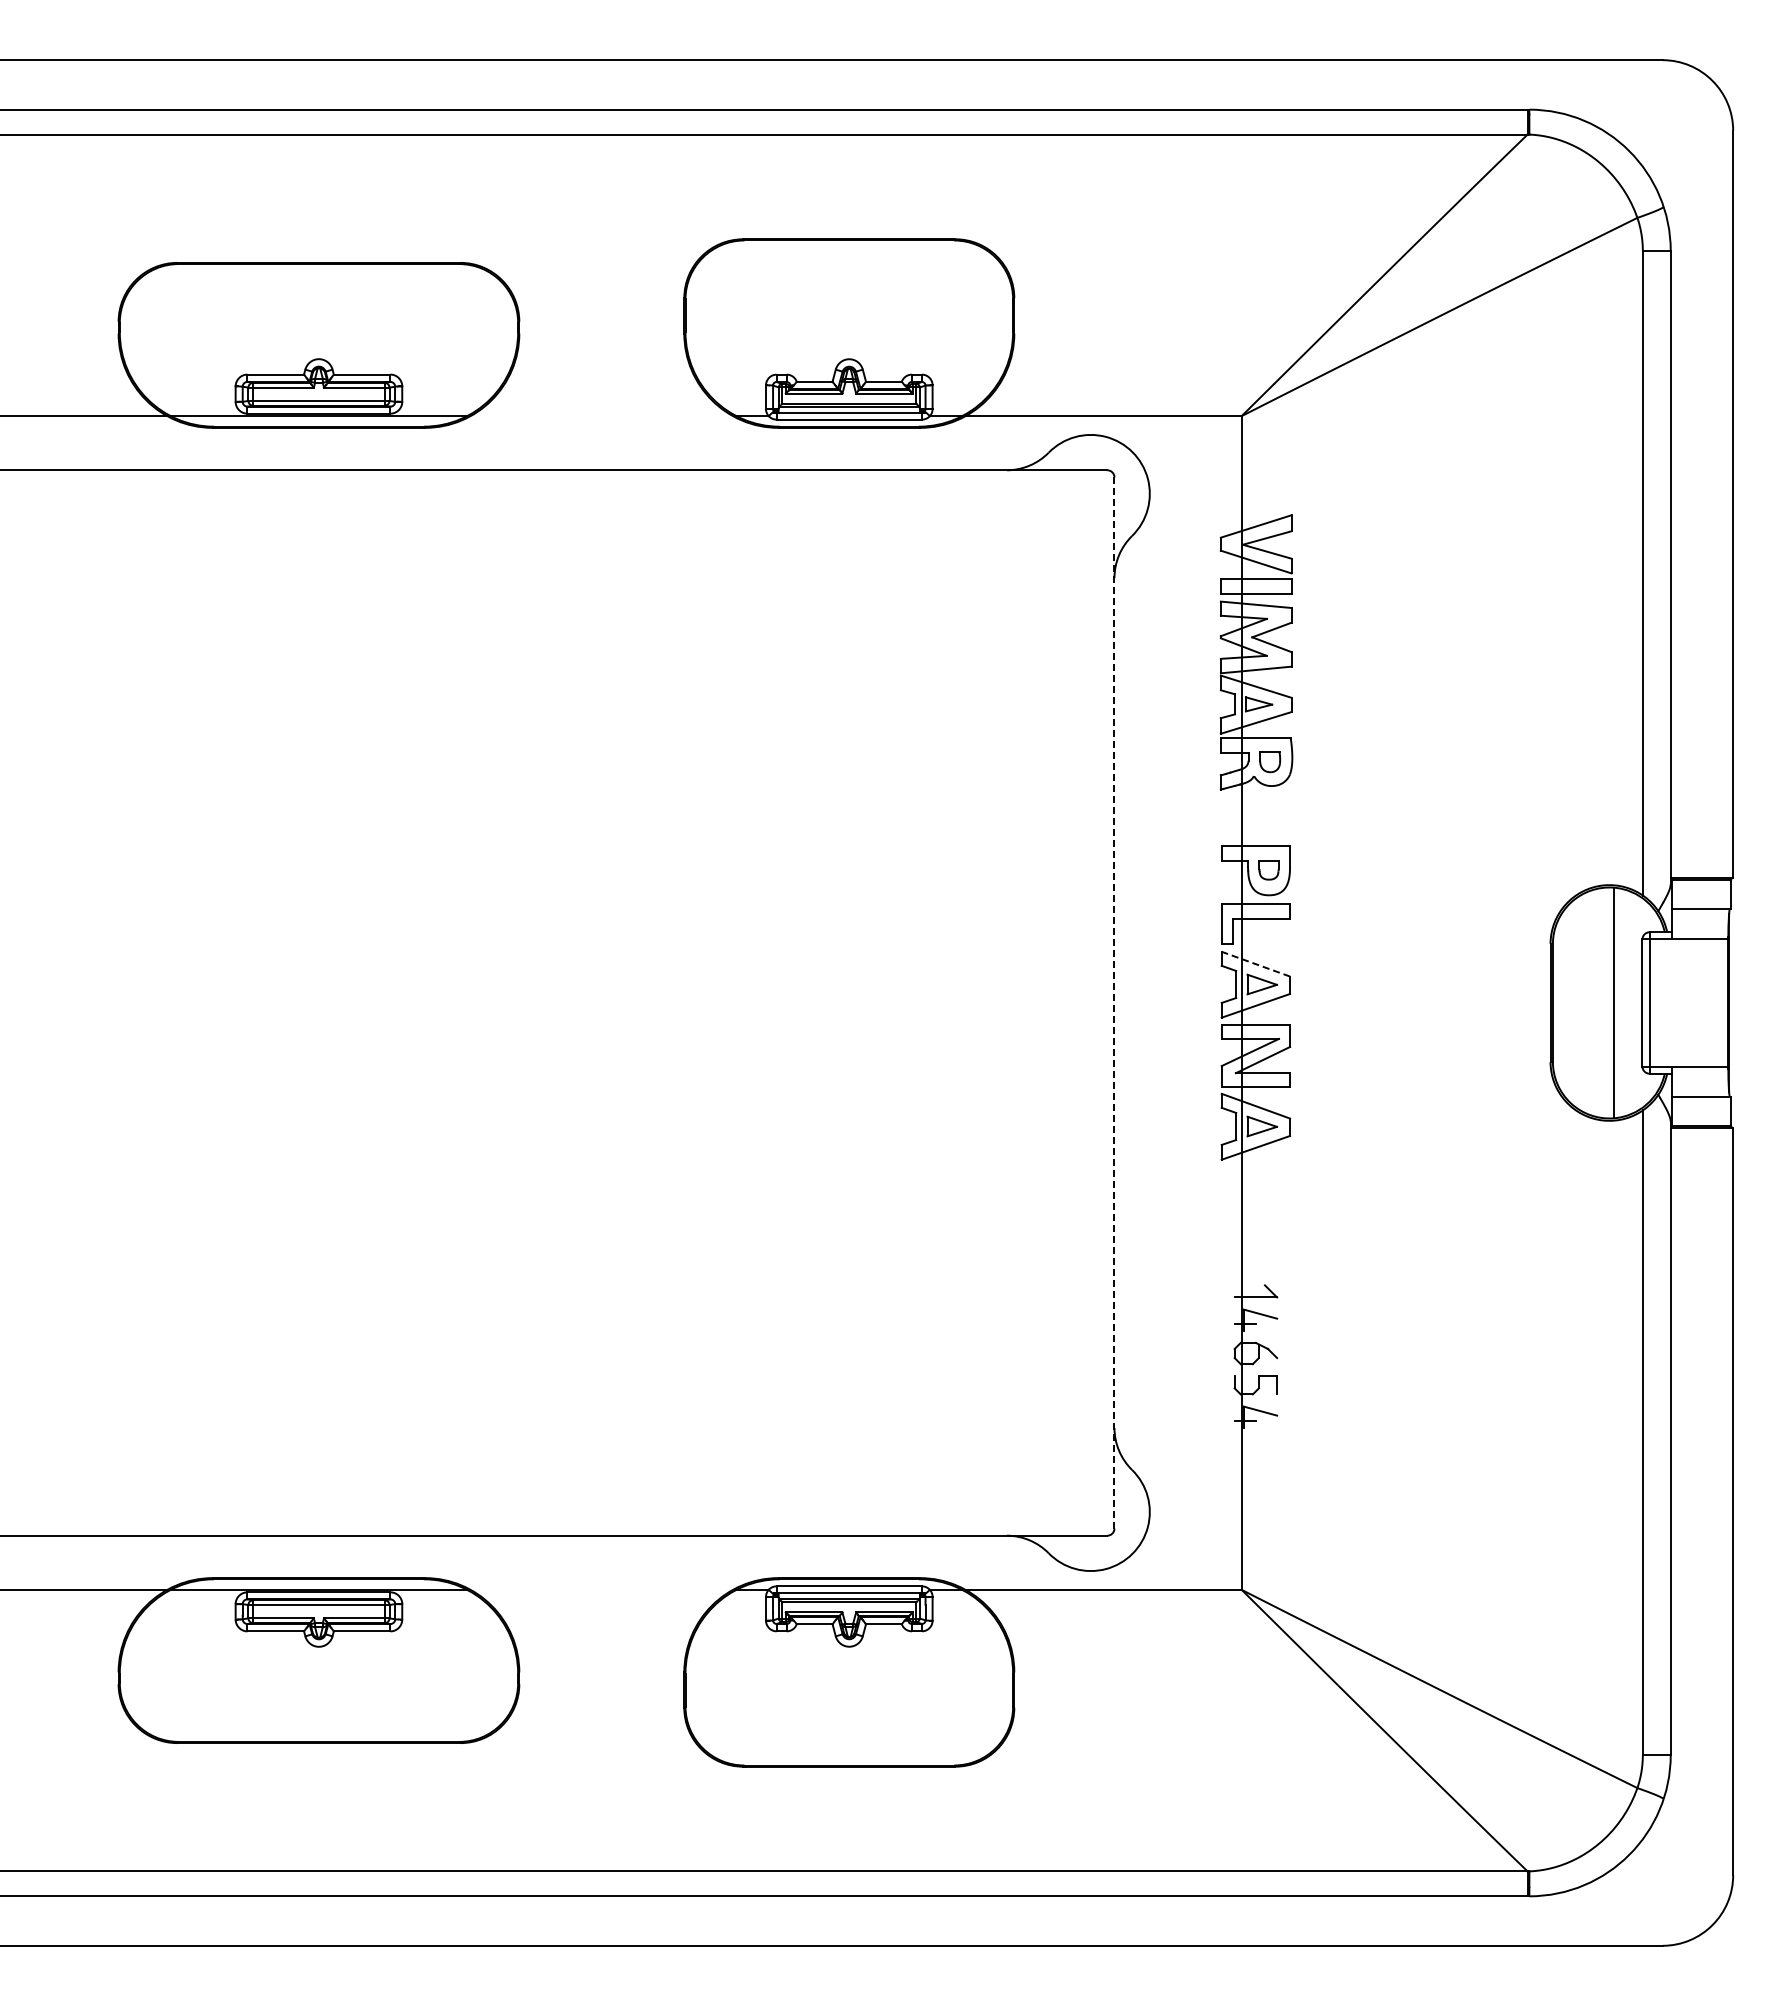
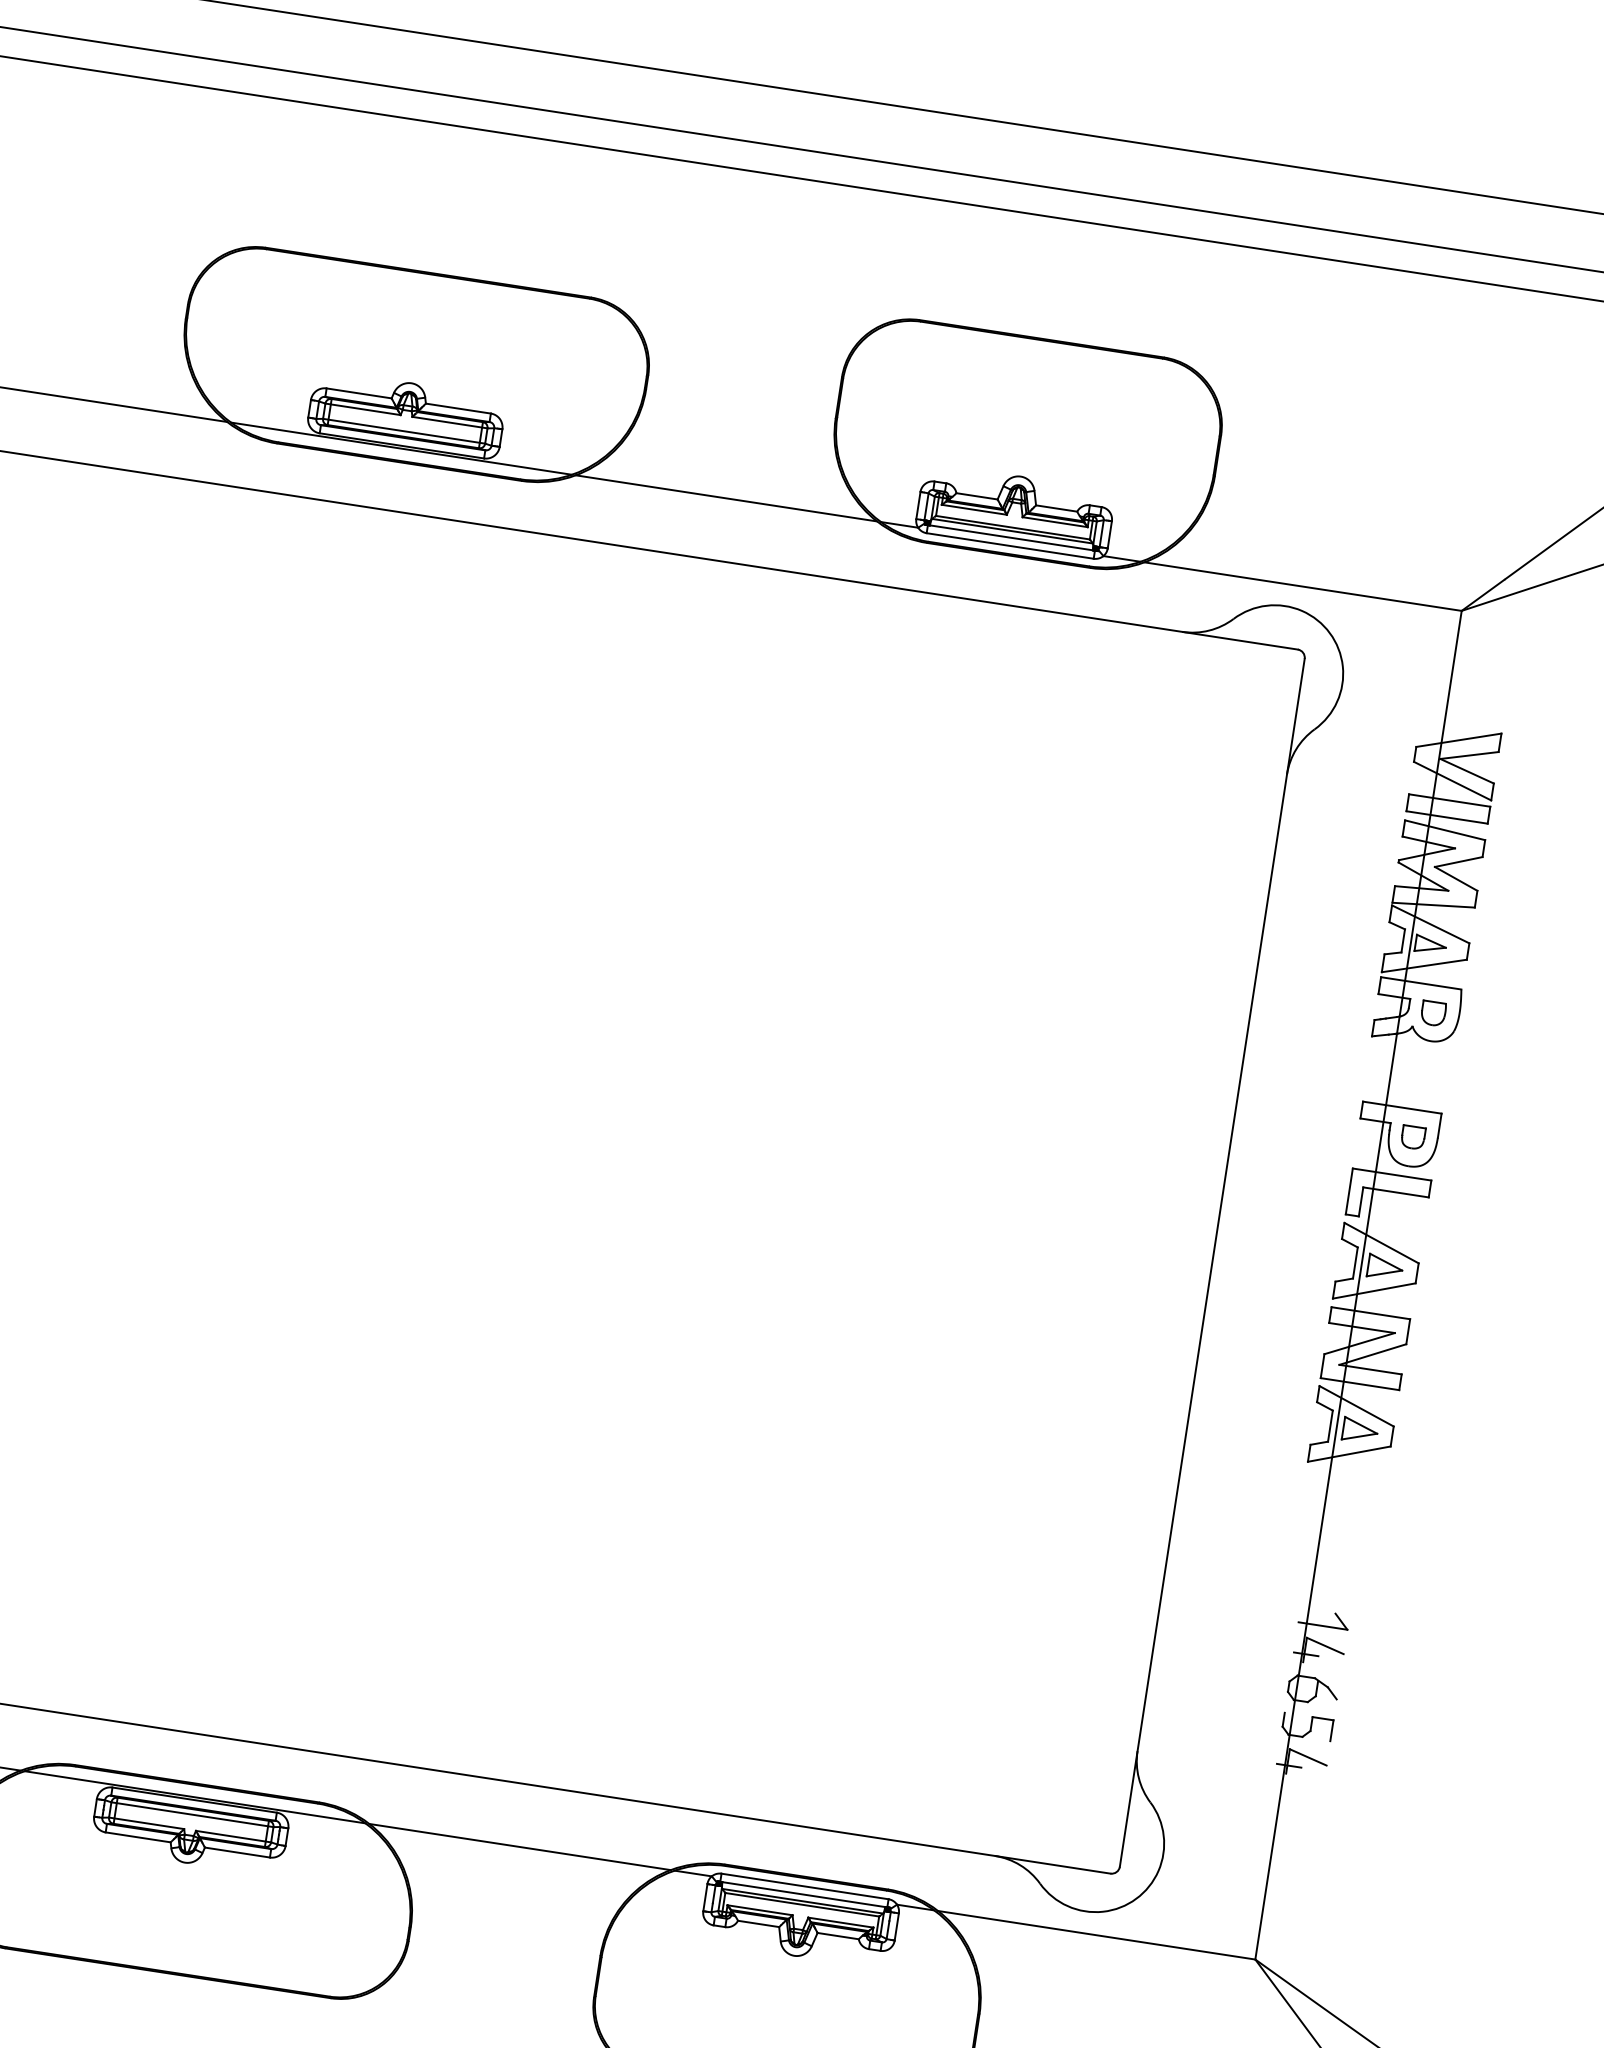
line: (601, 416) -> (726, 498), added
line: (1255, 964) -> (1381, 1243), dashed -> solid
line: (1114, 1002) -> (1212, 1262), dashed -> solid
line: (601, 1589) -> (519, 1846), added

